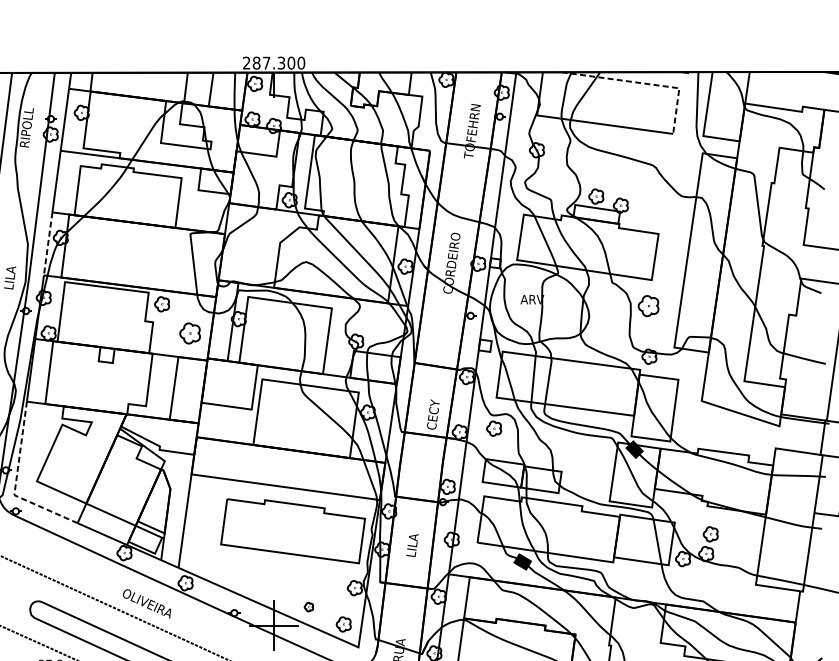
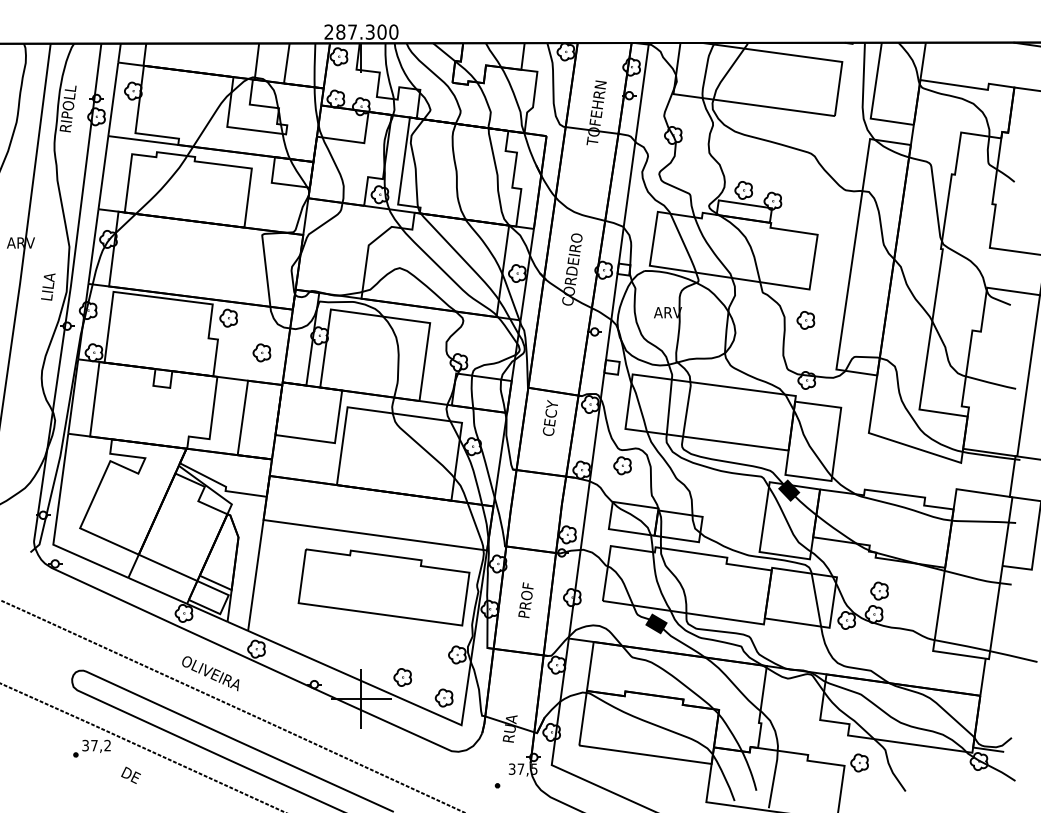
line: (644, 83) -> (800, 56), dashed -> solid
line: (48, 243) -> (93, 246), dashed -> solid
part: (648, 306) -> (805, 320), size x0.71
part: (189, 333) -> (261, 352), size x0.71
text: (433, 414) -> (550, 417), moved
line: (16, 483) -> (55, 530), dashed -> solid
text: (412, 541) -> (525, 599), LILA -> PROF
part: (308, 607) -> (402, 677), size x1.67

